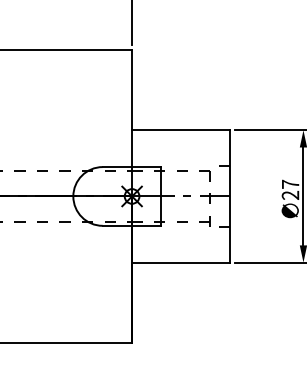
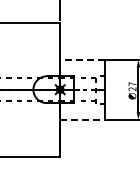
line: (180, 130) -> (82, 59), solid -> dashed
line: (183, 261) -> (83, 119), solid -> dashed

